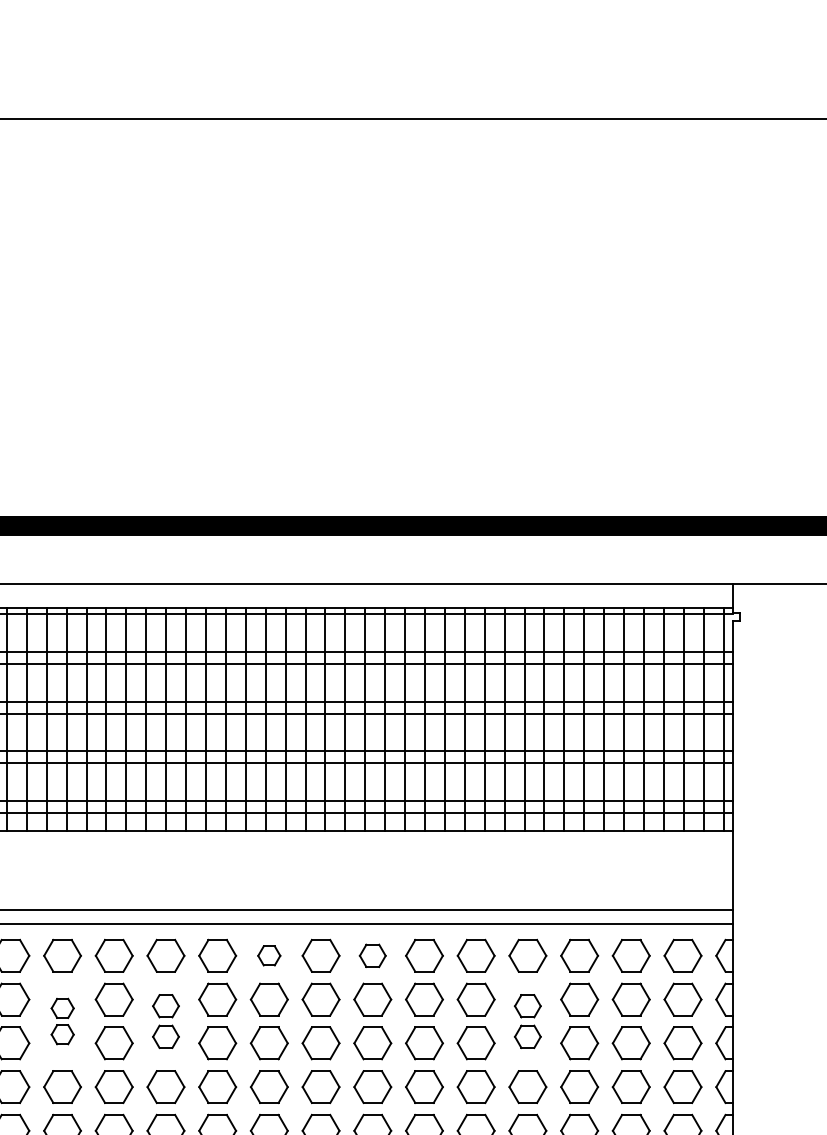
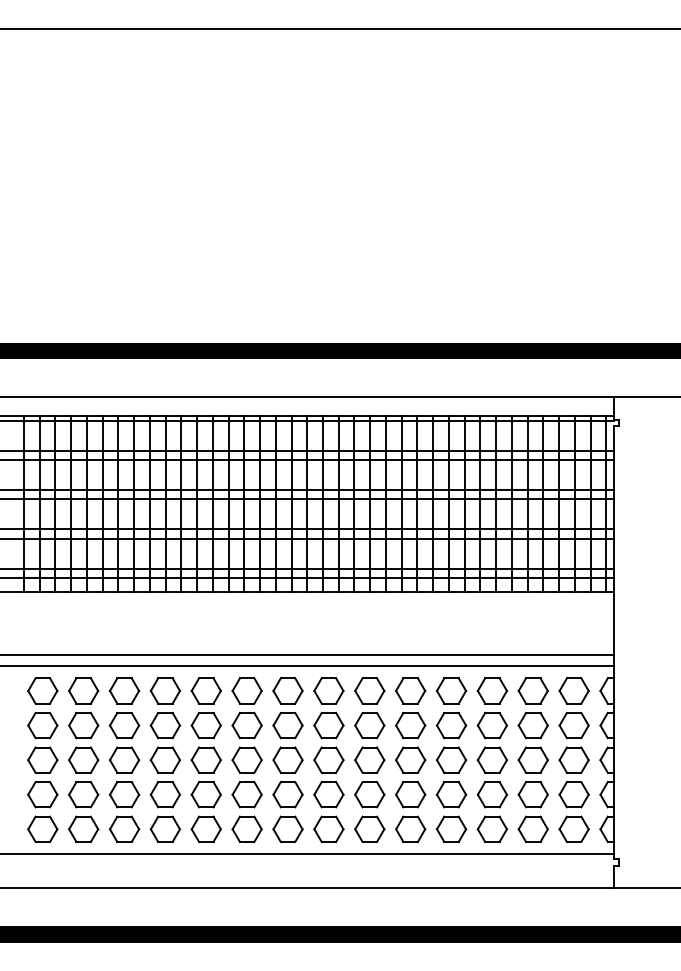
part: (268, 955) -> (246, 690), size x1.67
part: (372, 955) -> (328, 690), size x1.43
part: (62, 1021) -> (83, 742), size x1.67
part: (166, 1021) -> (165, 742), size x1.43
part: (527, 1021) -> (451, 742), size x1.43

